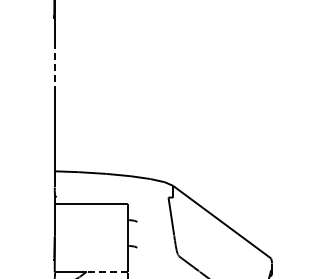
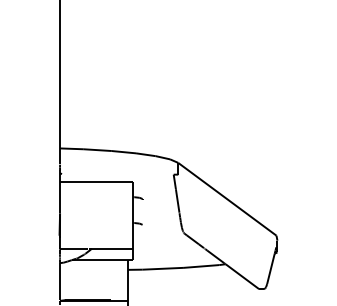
line: (55, 65) -> (60, 42), dashed -> solid
line: (107, 271) -> (112, 248), dashed -> solid

